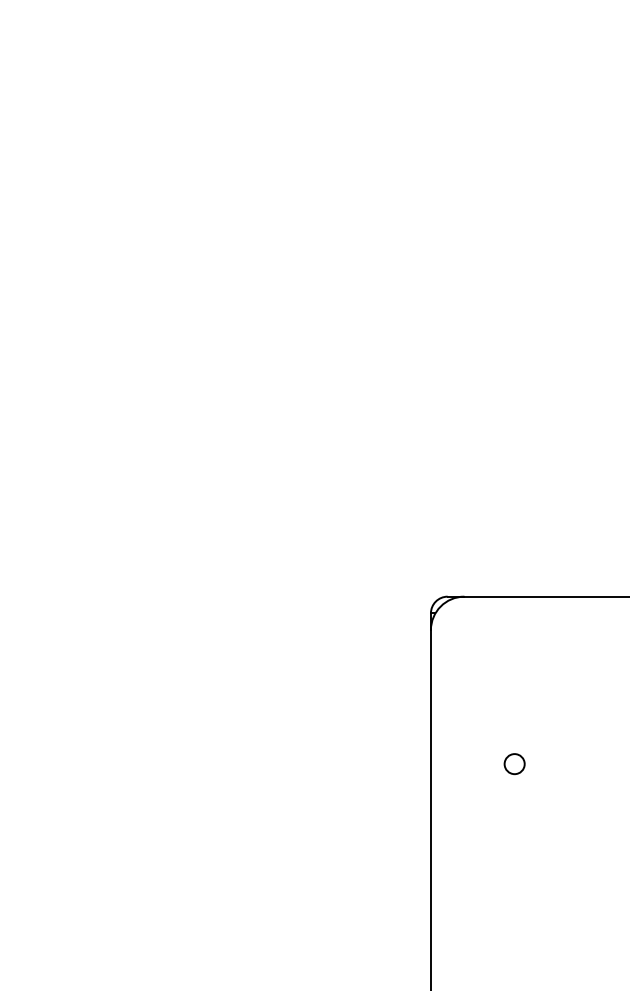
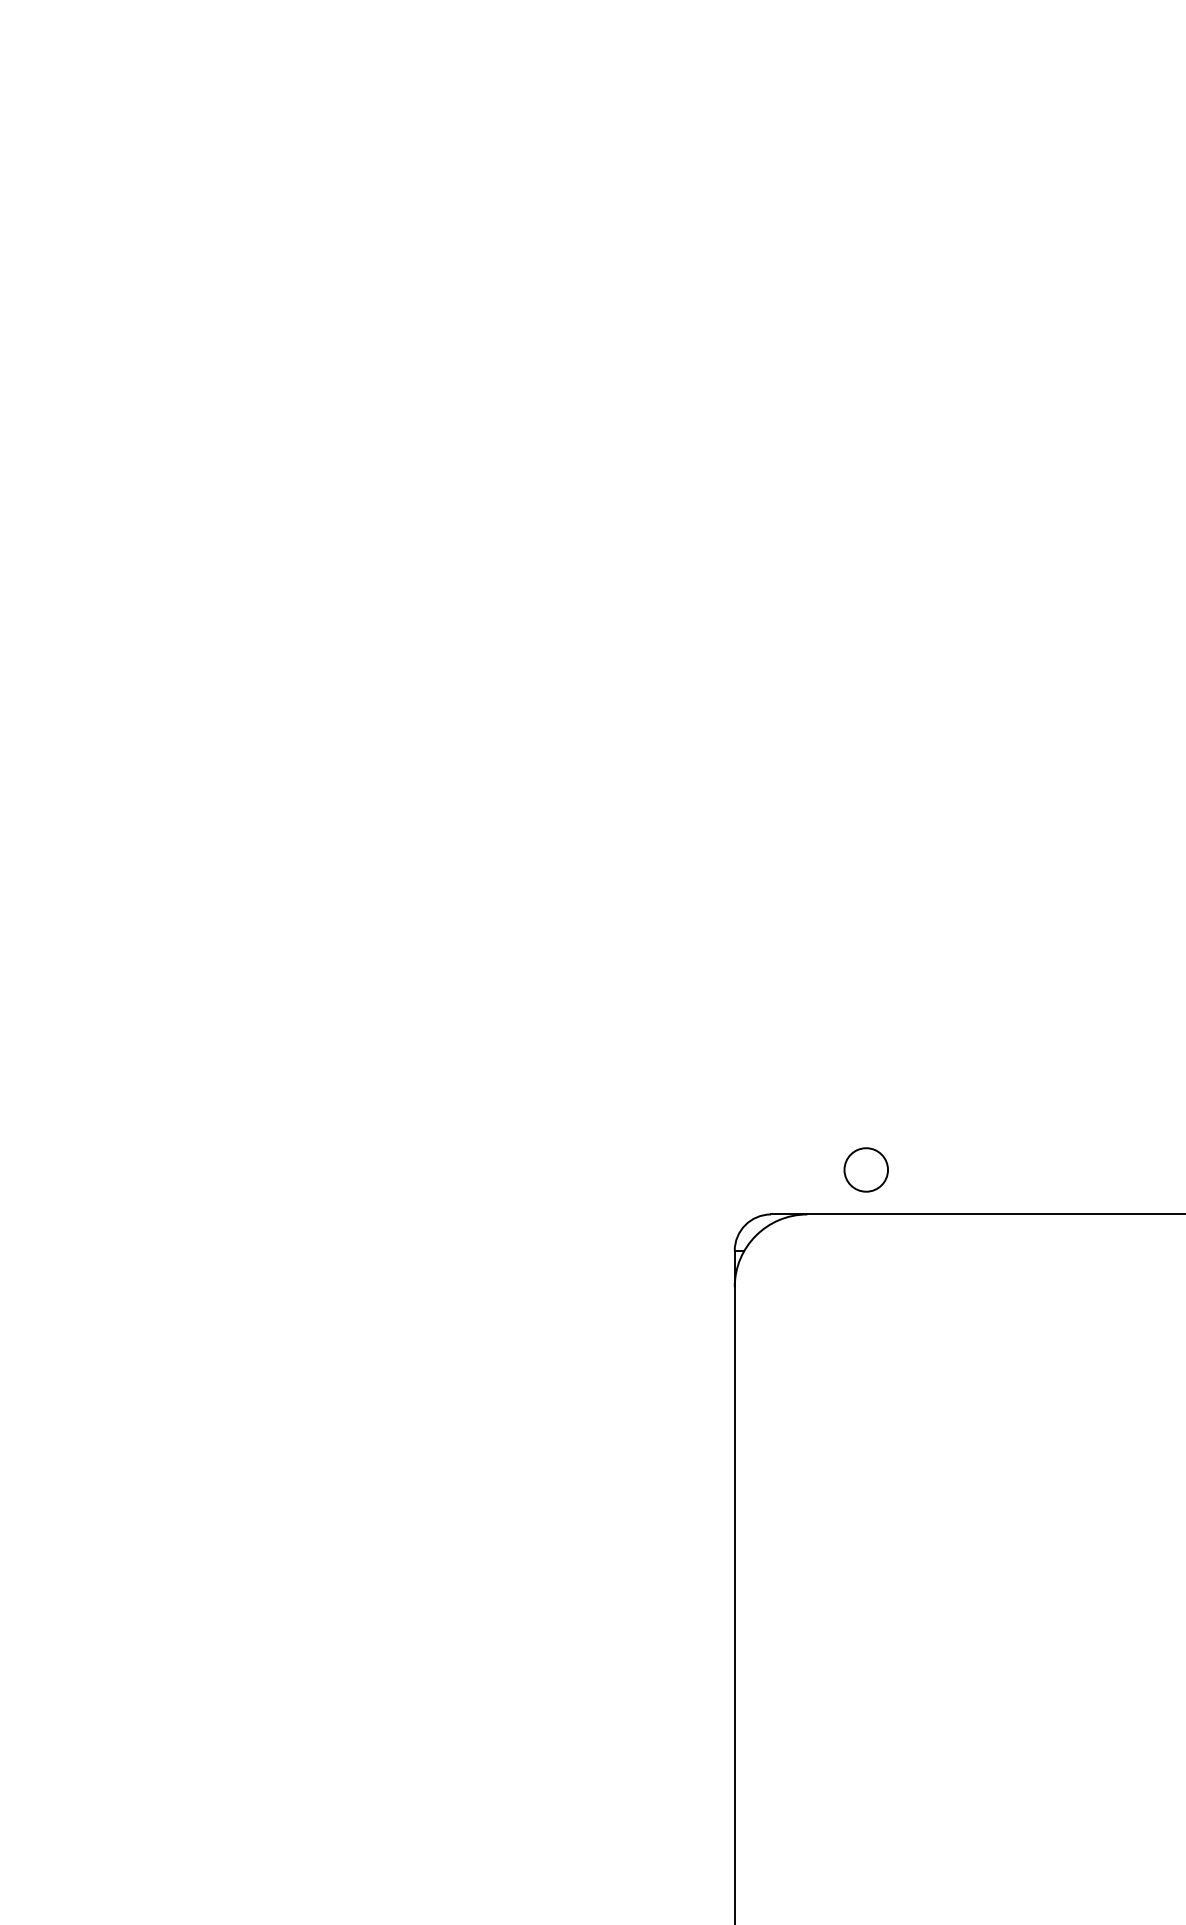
circle: (514, 764) -> (865, 1170), moved

